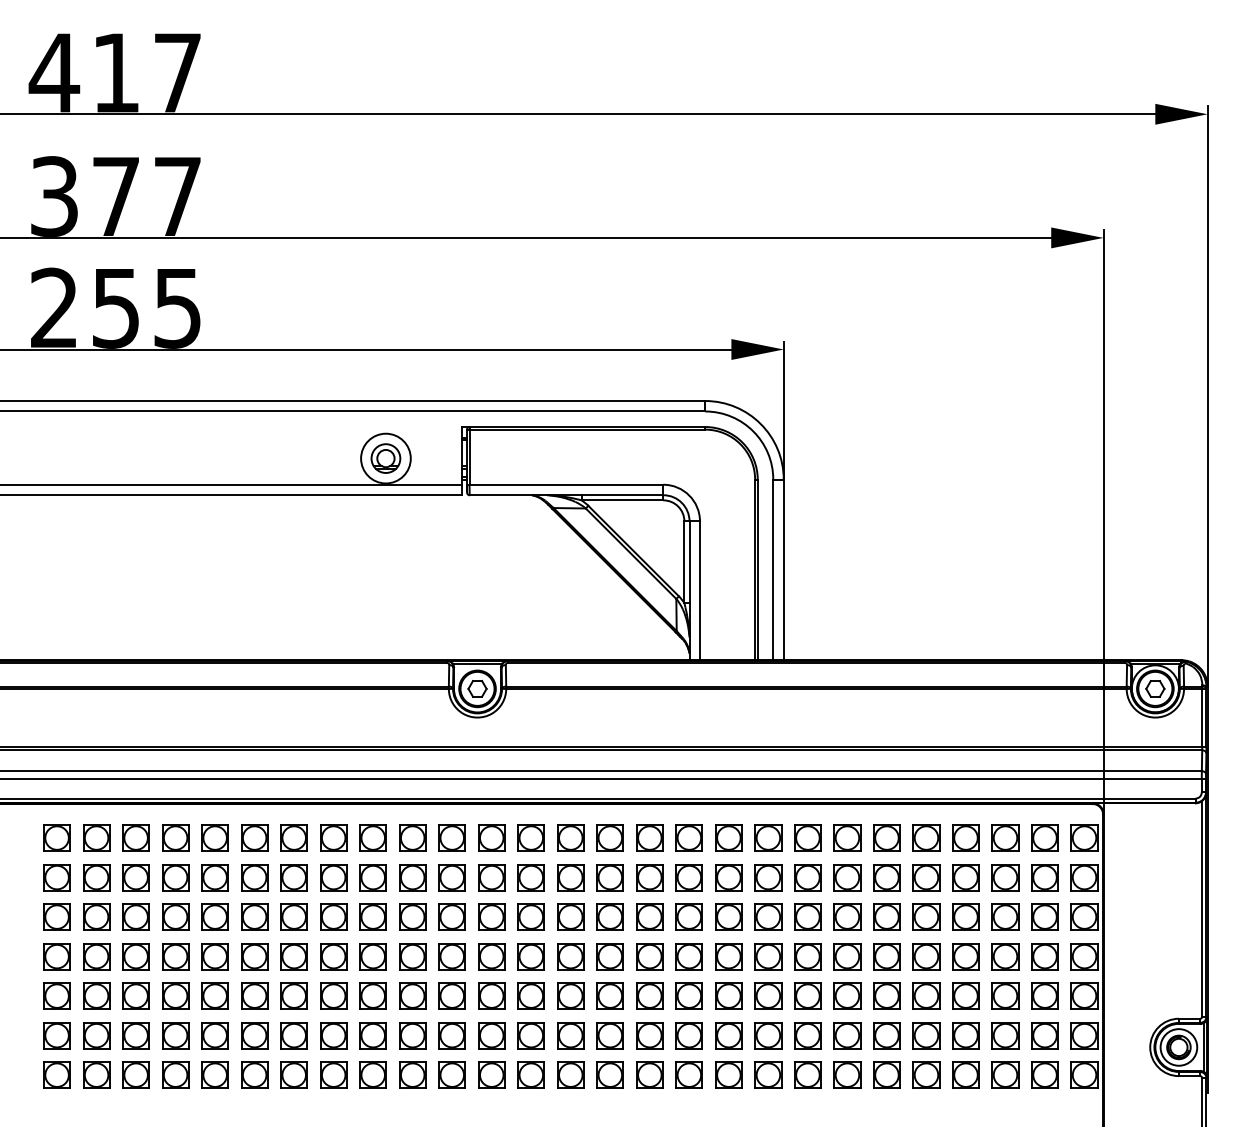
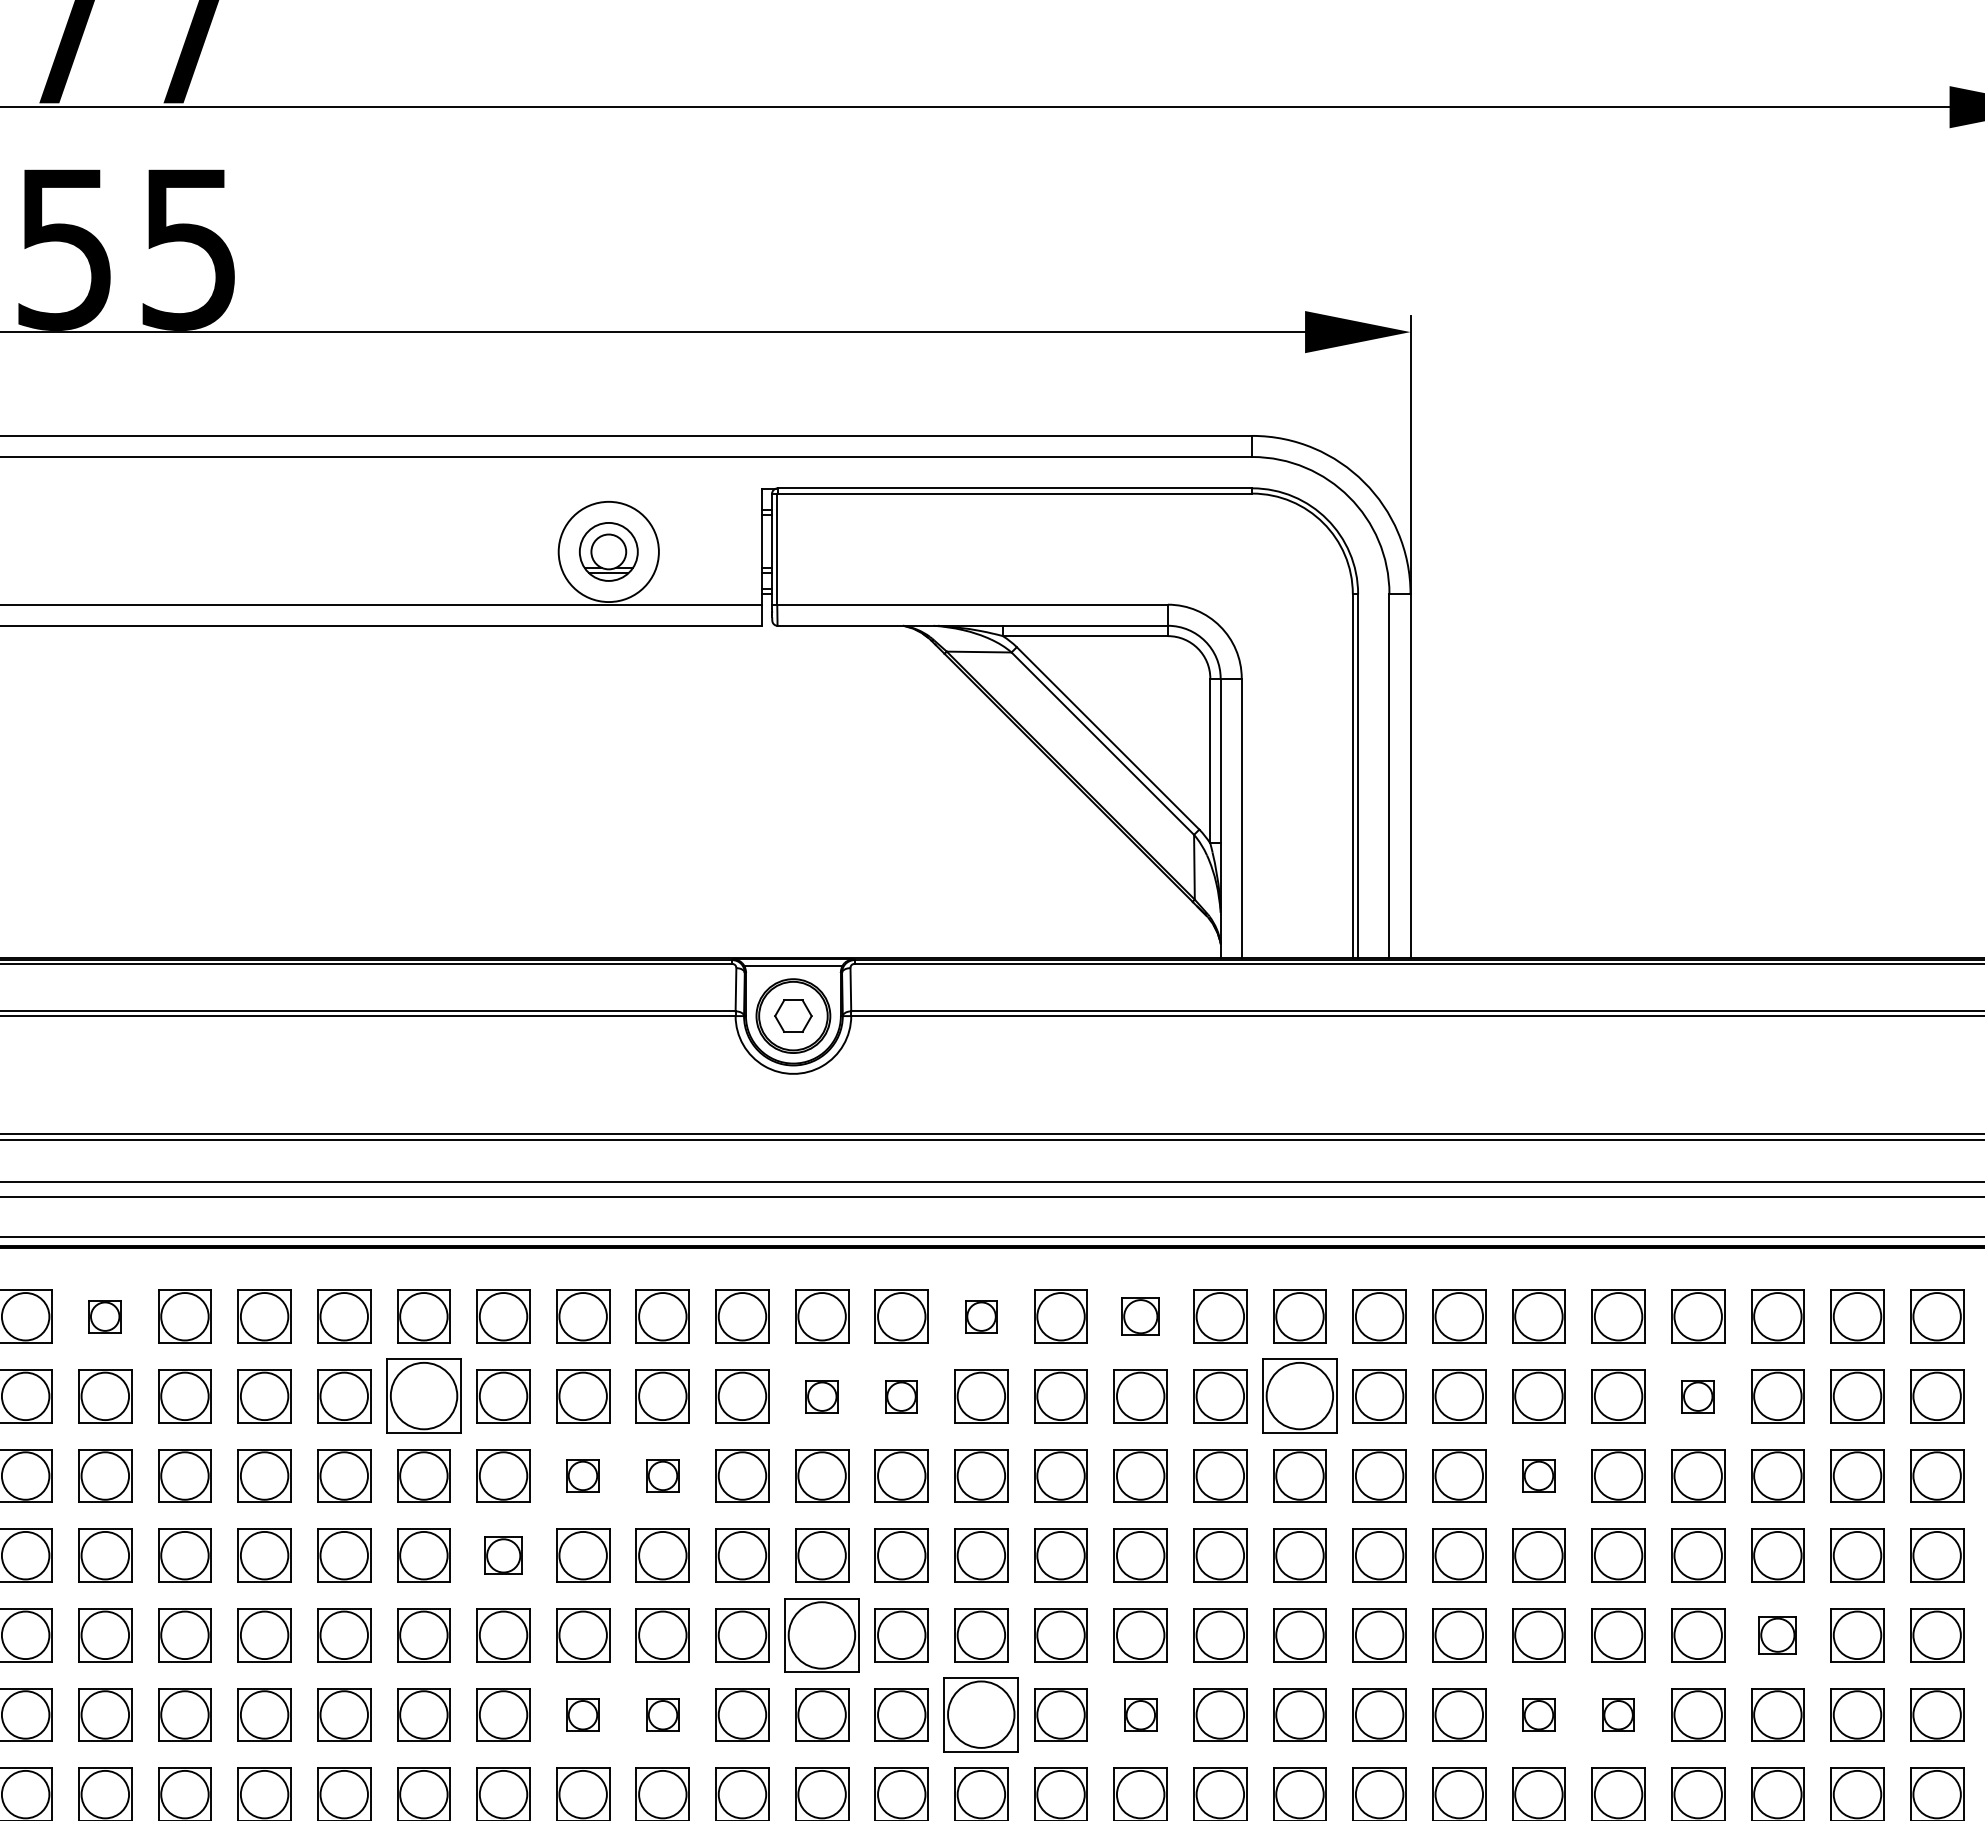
part: (135, 837) -> (104, 1315), size x0.6
part: (570, 837) -> (980, 1315), size x0.6
part: (649, 837) -> (1139, 1315), size x0.7
part: (293, 877) -> (422, 1396), size x1.4
part: (491, 877) -> (821, 1396), size x0.6
part: (530, 877) -> (900, 1396), size x0.6
part: (728, 877) -> (1299, 1396), size x1.4
part: (926, 877) -> (1698, 1396), size x0.6
part: (372, 916) -> (581, 1474), size x0.6
part: (412, 916) -> (662, 1474), size x0.6
part: (847, 916) -> (1539, 1474), size x0.6
part: (333, 956) -> (503, 1555), size x0.7
part: (491, 995) -> (821, 1634), size x1.4
part: (965, 995) -> (1776, 1634), size x0.7
part: (372, 1035) -> (581, 1714), size x0.6
part: (412, 1035) -> (662, 1714), size x0.6
part: (570, 1035) -> (980, 1714), size x1.4
part: (649, 1035) -> (1139, 1714), size x0.6
part: (847, 1035) -> (1539, 1714), size x0.6
part: (886, 1035) -> (1617, 1714), size x0.6

